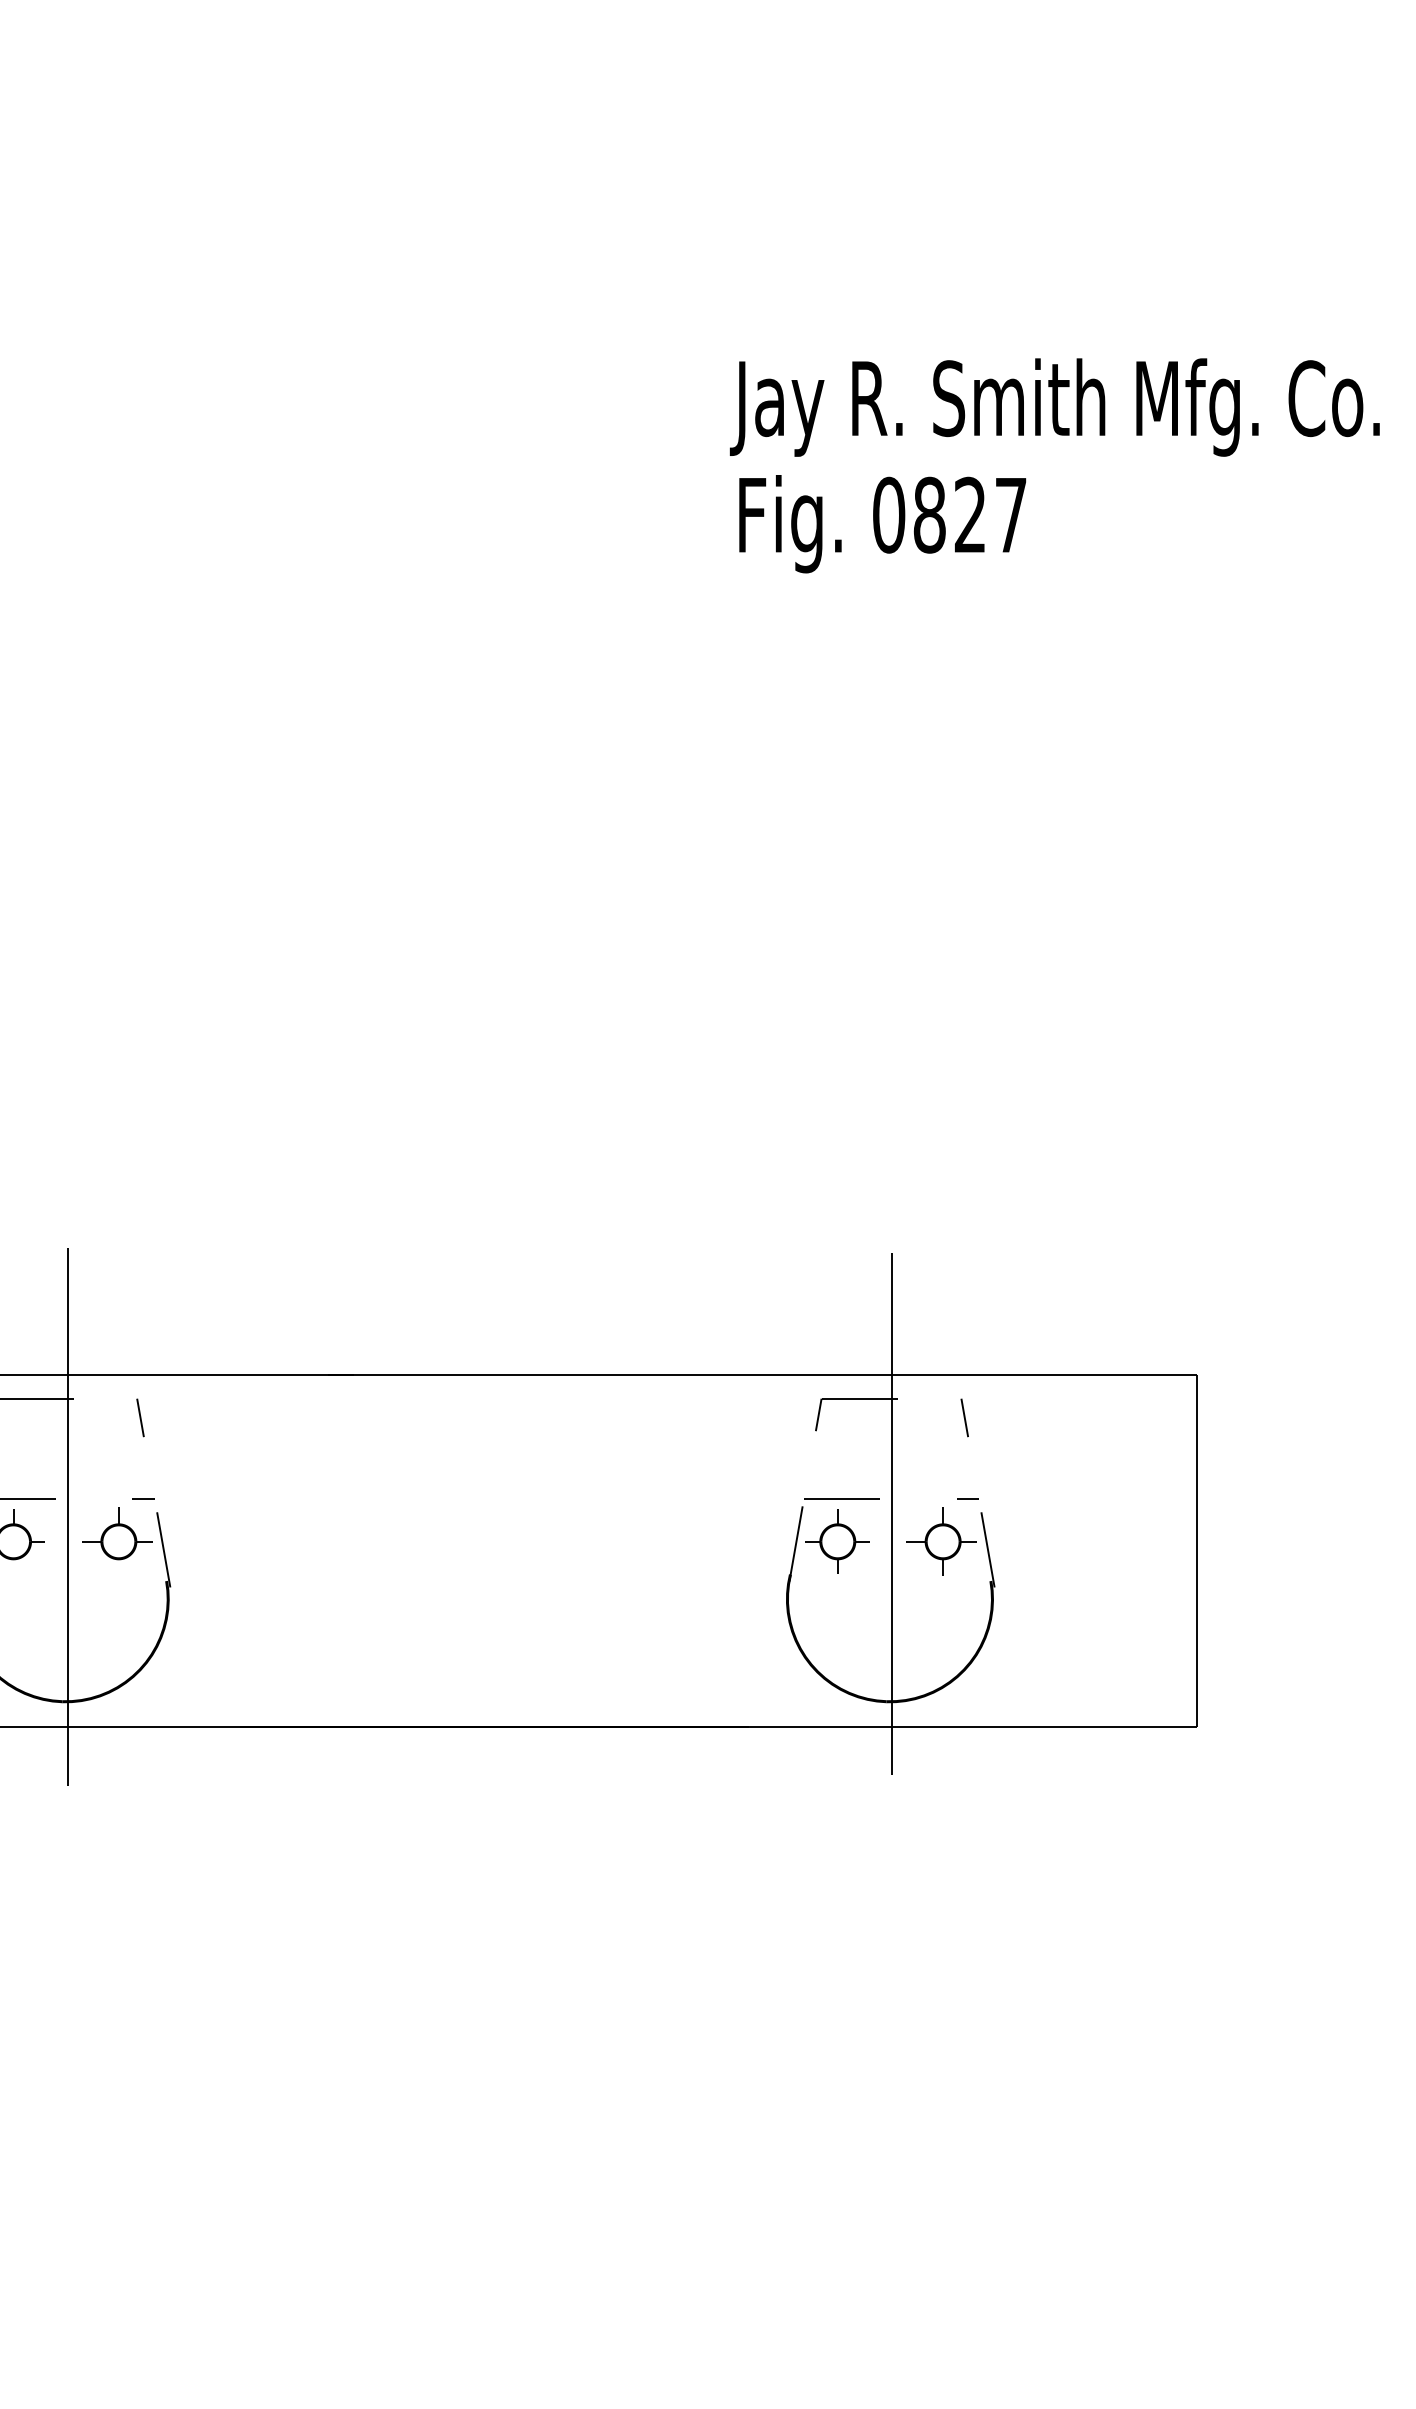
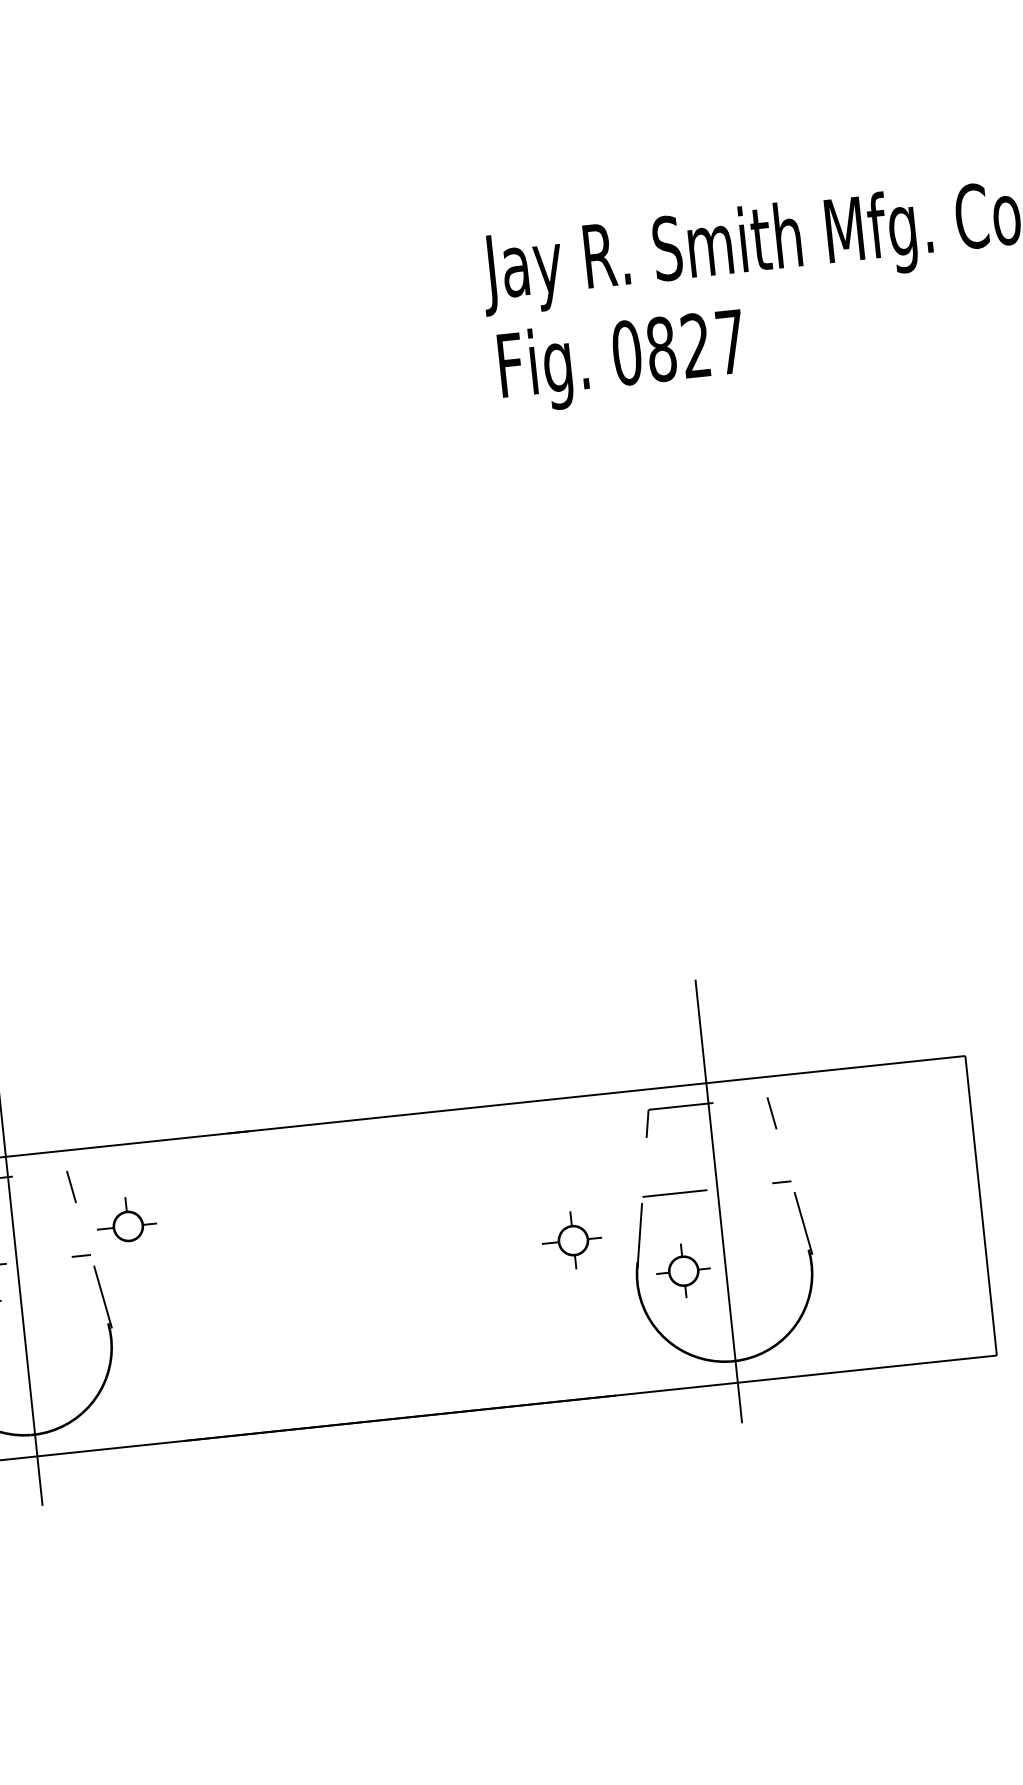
part: (117, 1533) -> (126, 1219), moved
part: (837, 1541) -> (683, 1270), moved
part: (941, 1541) -> (572, 1240), moved

